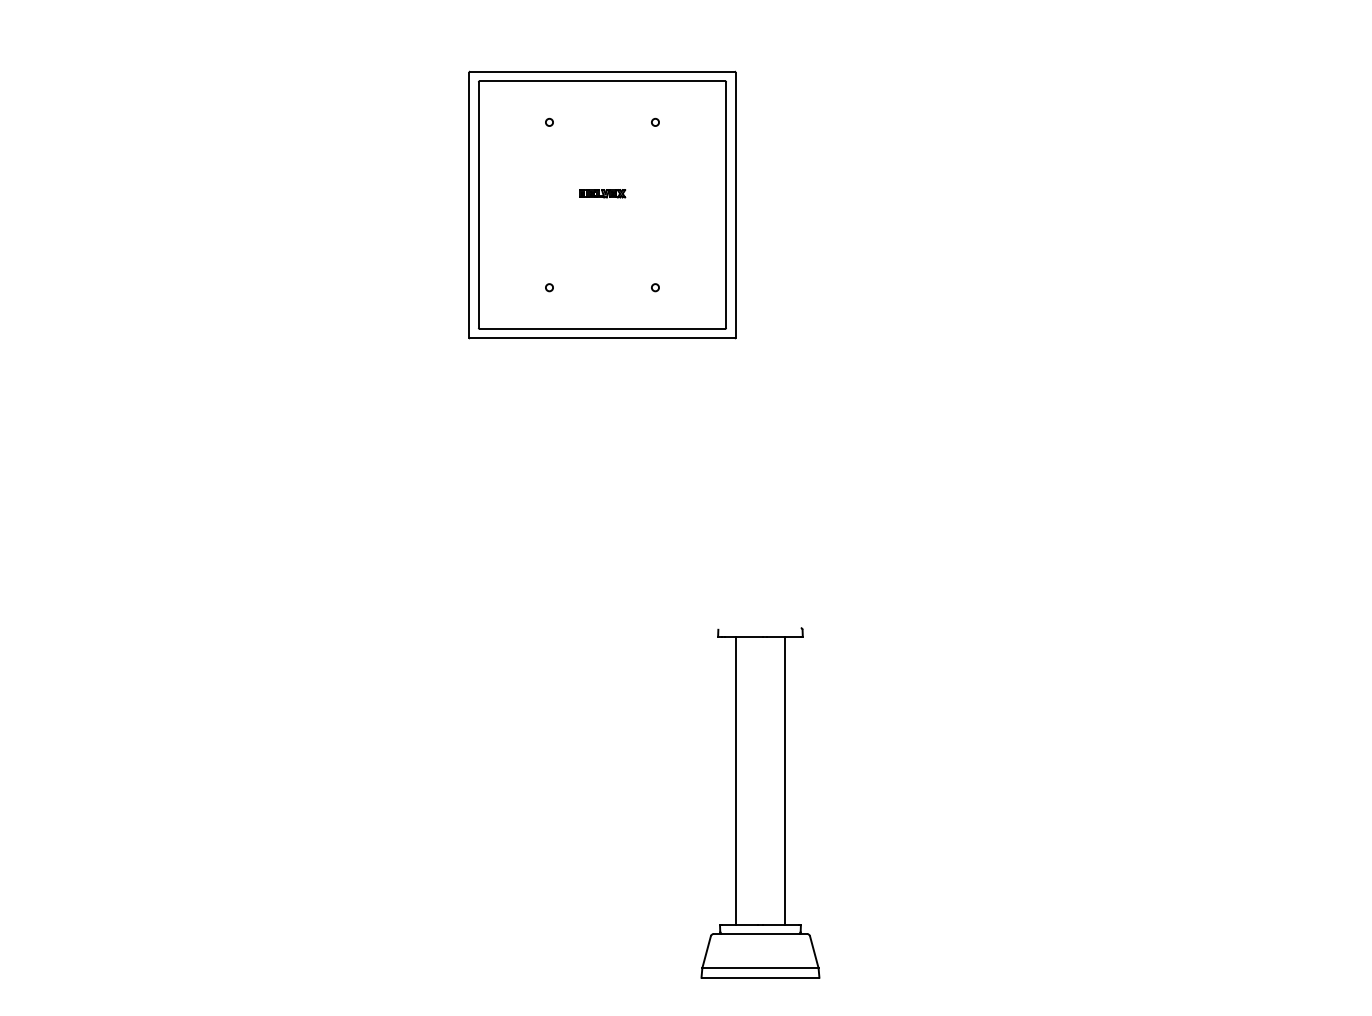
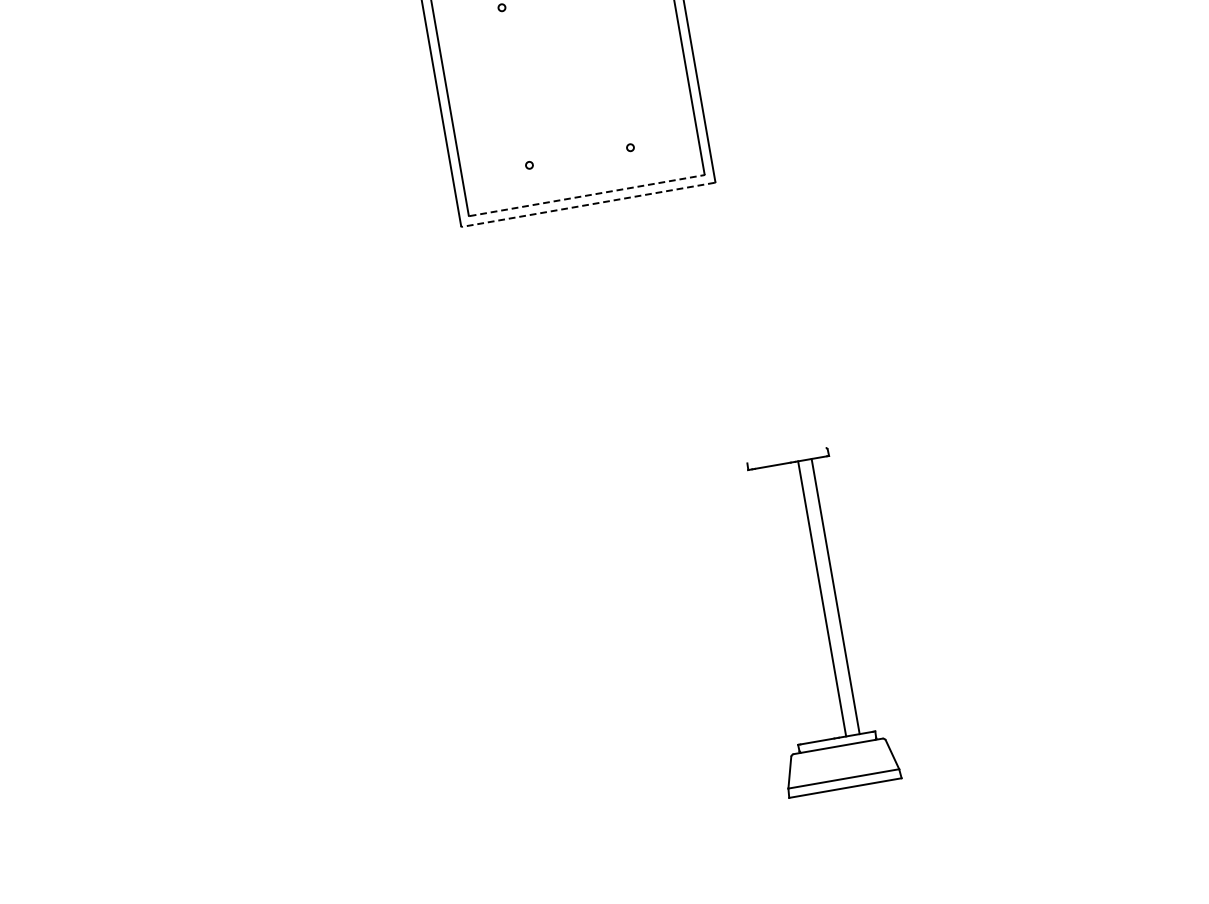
part: (602, 193) -> (564, 66), removed
line: (602, 328) -> (586, 195), solid -> dashed
line: (601, 338) -> (587, 205), solid -> dashed
line: (736, 780) -> (822, 598), moved

